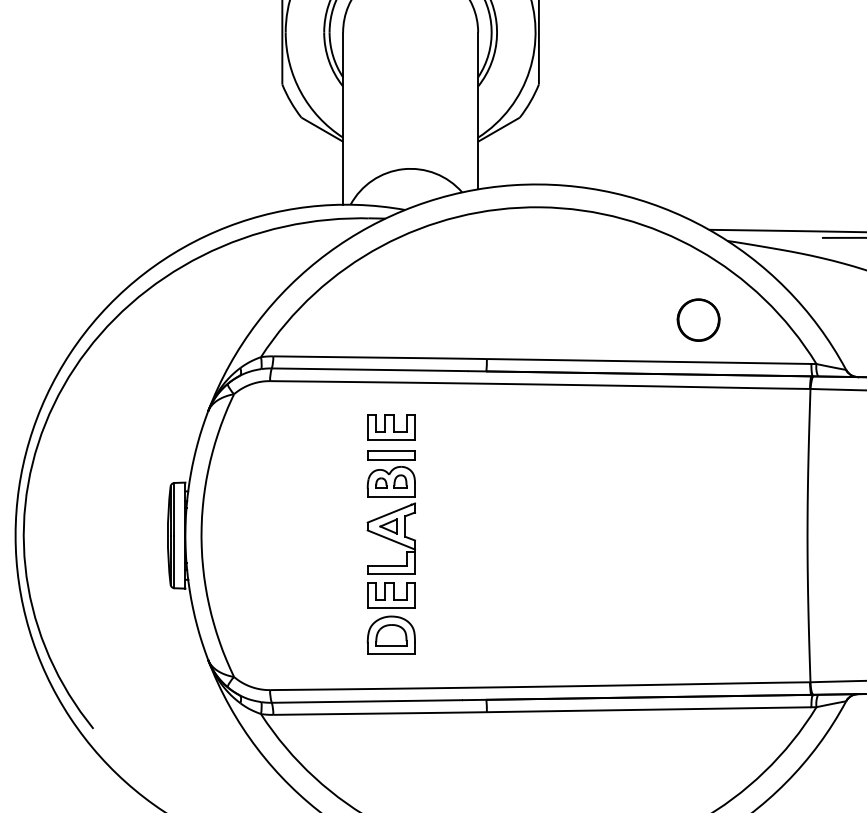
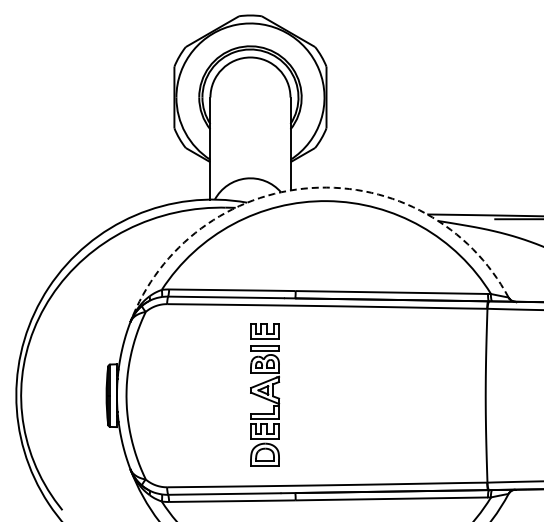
arc: (513, 186) -> (311, 188), solid -> dashed
part: (697, 319) -> (420, 267), removed
part: (392, 533) -> (265, 394), moved

